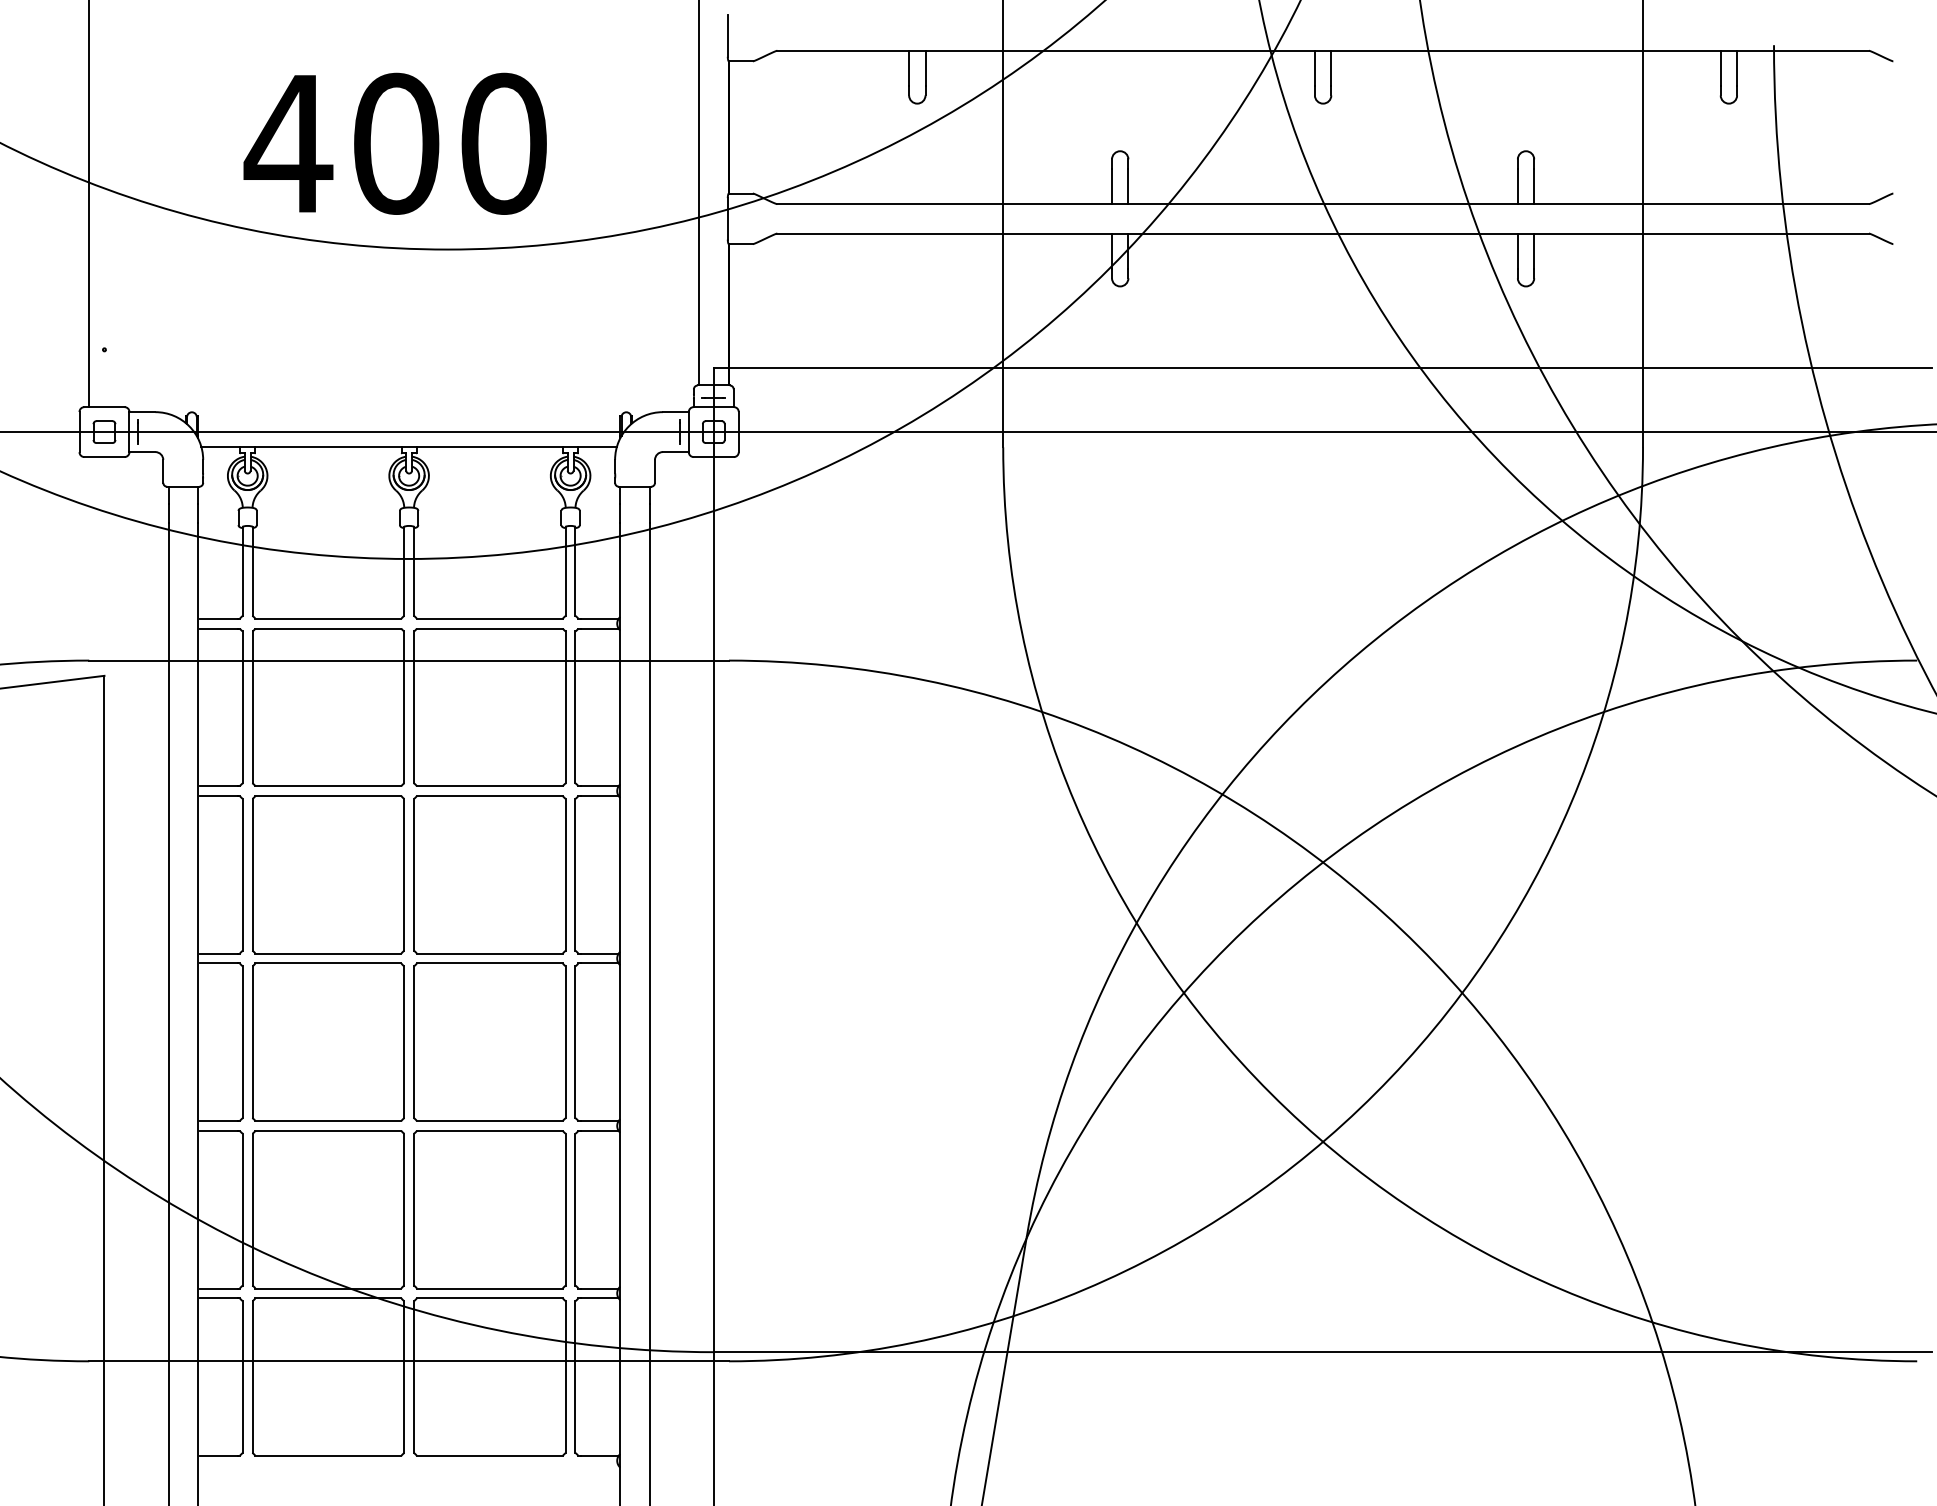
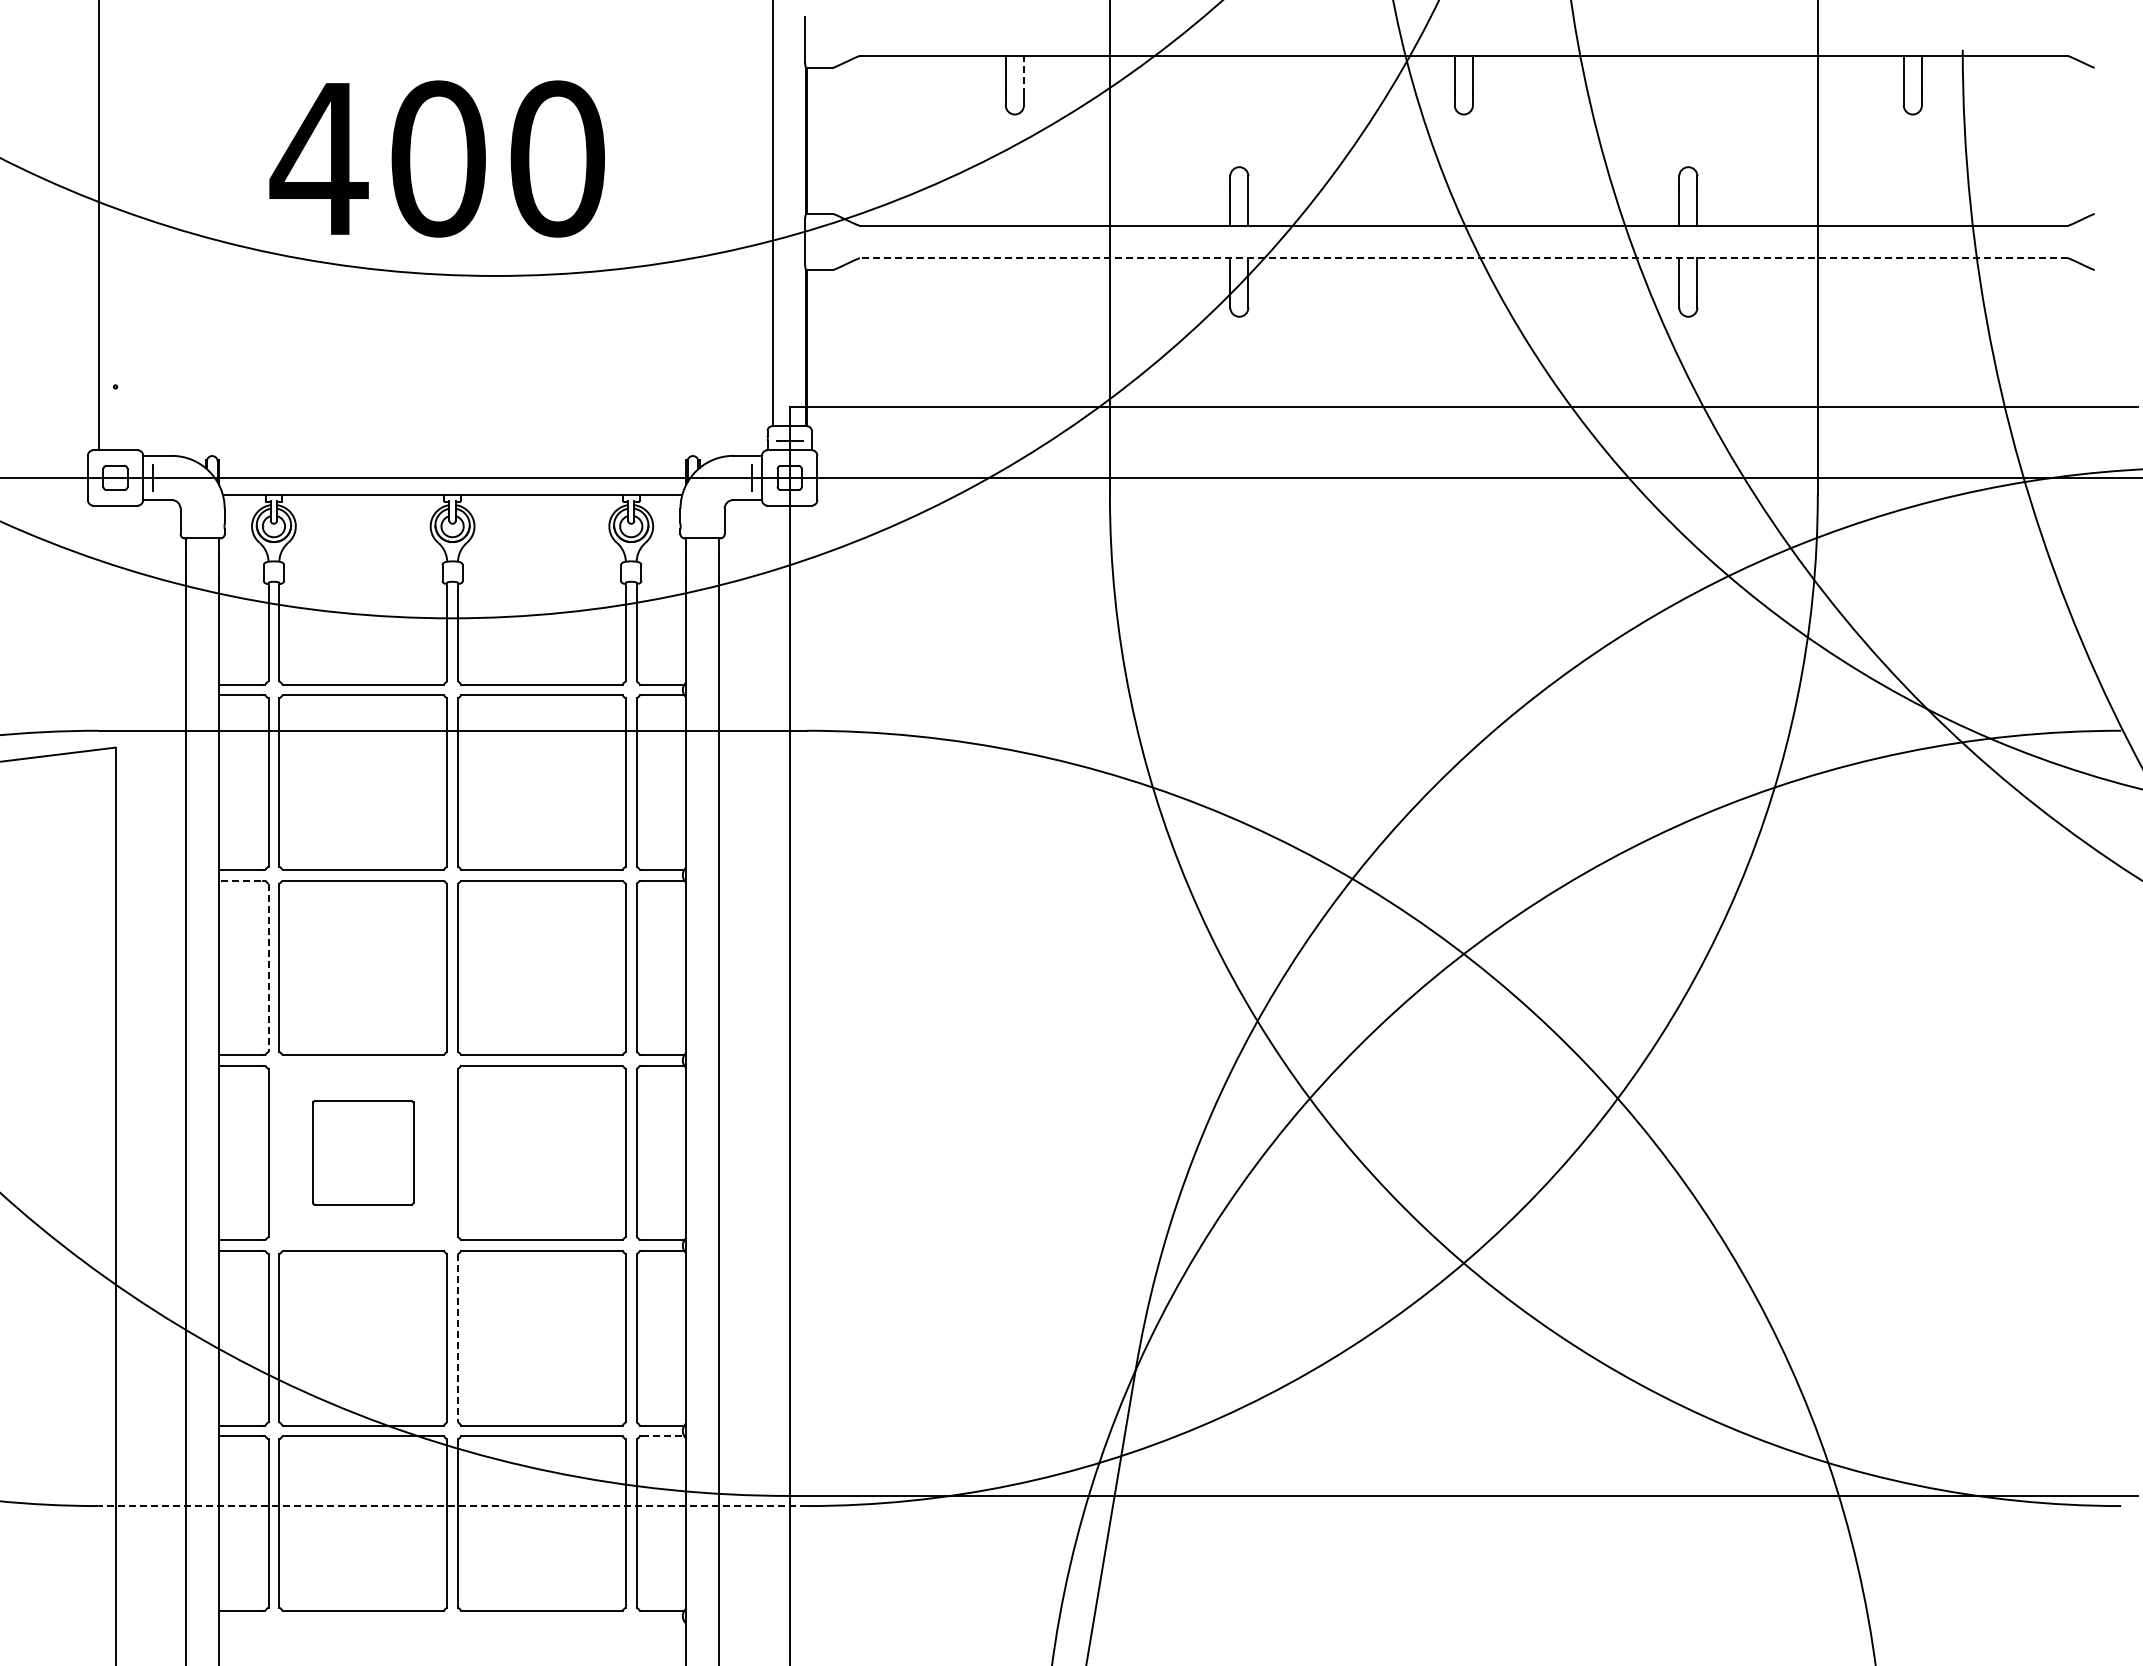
line: (925, 68) -> (1023, 75), solid -> dashed
line: (1322, 233) -> (1463, 258), solid -> dashed
line: (219, 795) -> (242, 880), solid -> dashed
line: (242, 875) -> (268, 968), solid -> dashed
part: (327, 1041) -> (362, 1152), size x0.6
line: (414, 1209) -> (458, 1338), solid -> dashed
line: (599, 1298) -> (663, 1436), solid -> dashed
line: (409, 1361) -> (452, 1506), solid -> dashed

